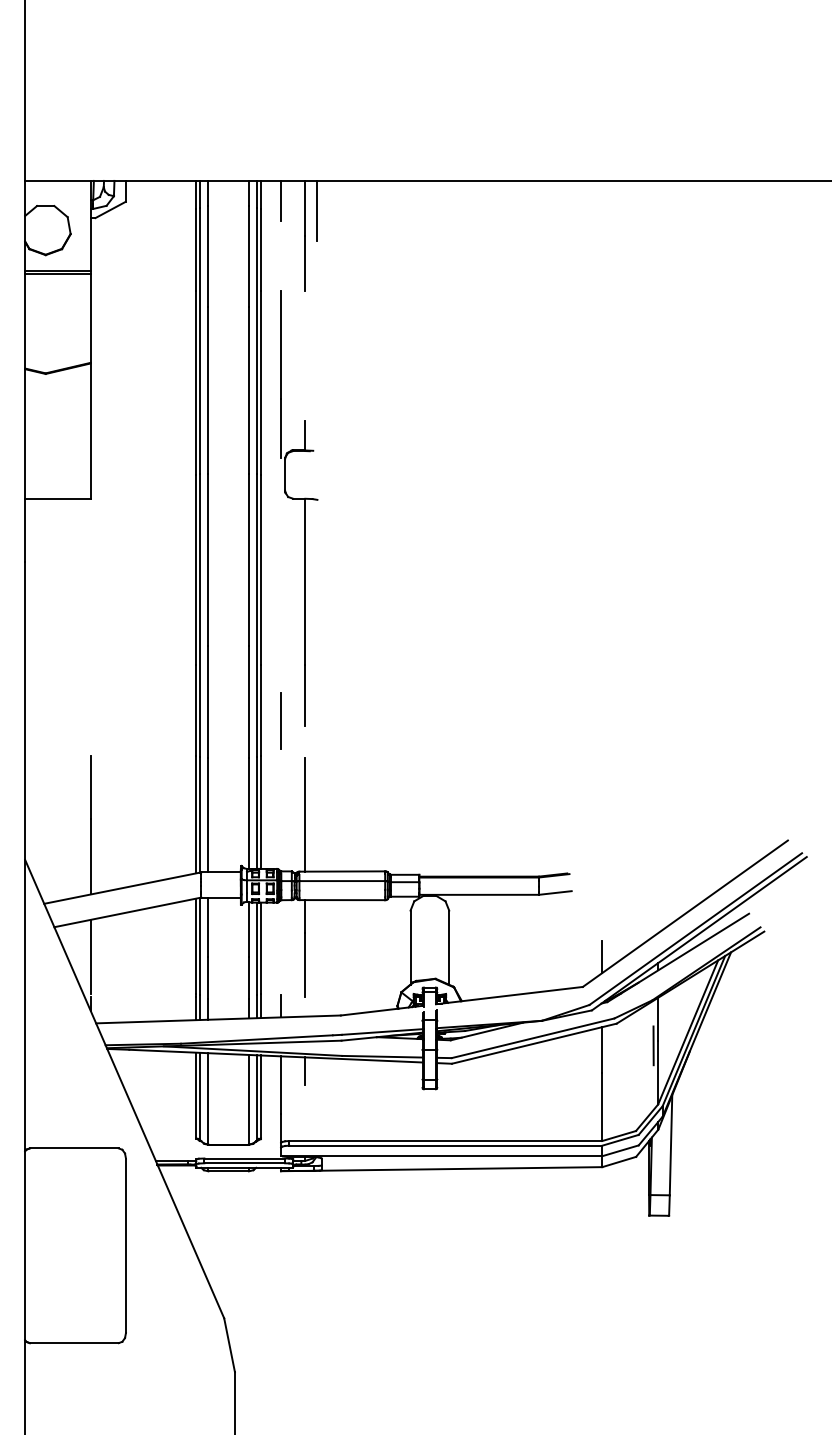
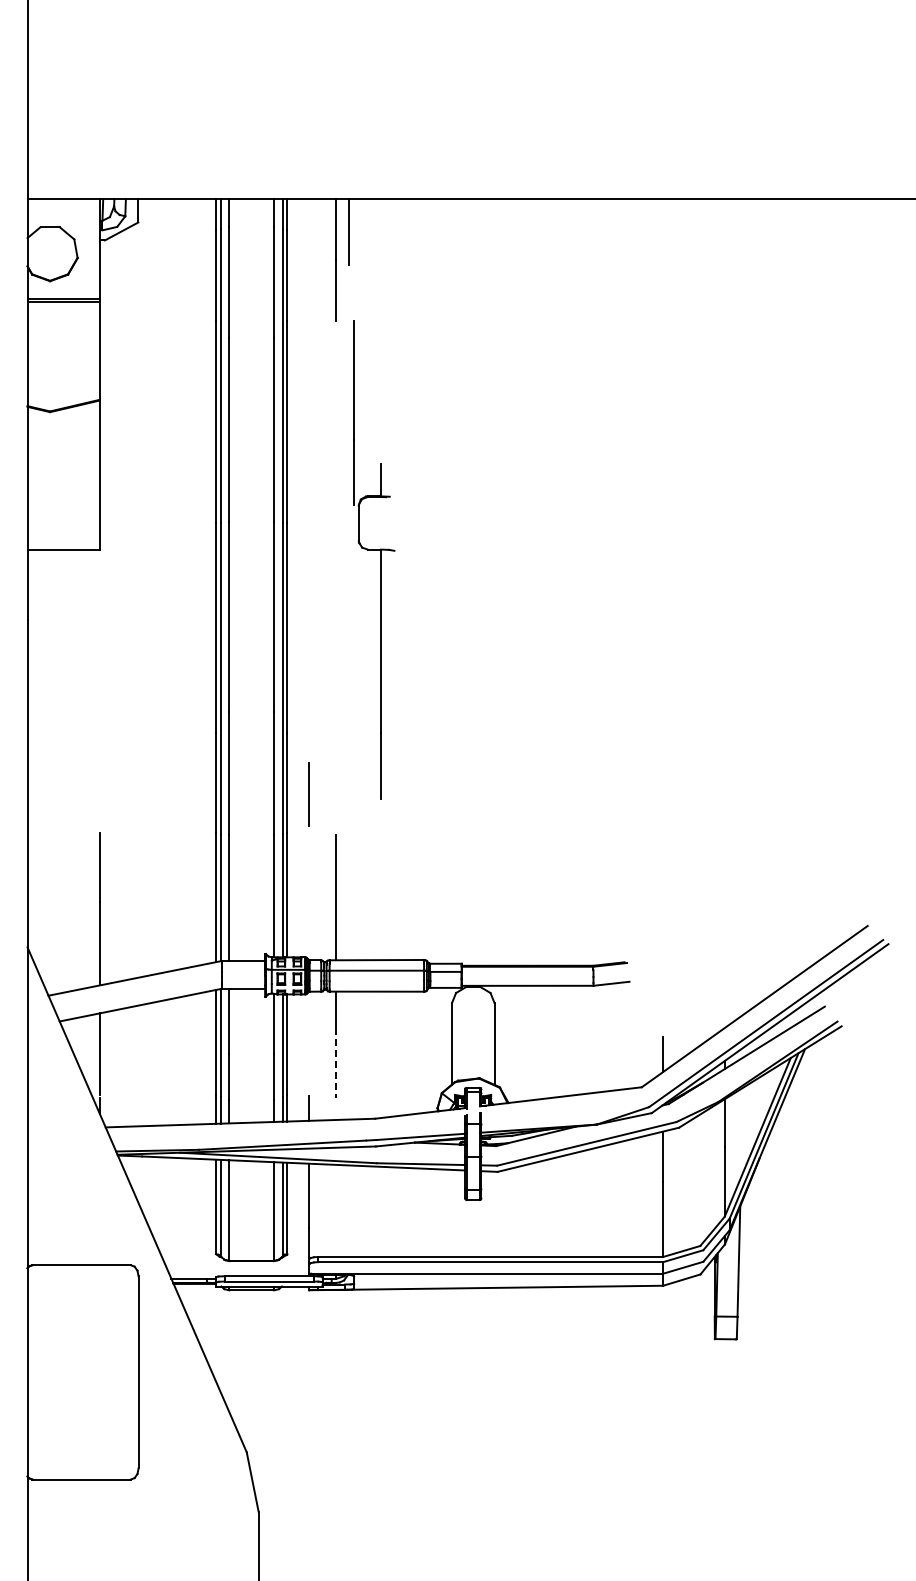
line: (281, 200) -> (309, 221), removed
part: (299, 507) -> (374, 559), moved
line: (305, 965) -> (336, 1063), solid -> dashed
line: (653, 1045) -> (719, 1151), removed
line: (305, 1070) -> (336, 1179), removed

